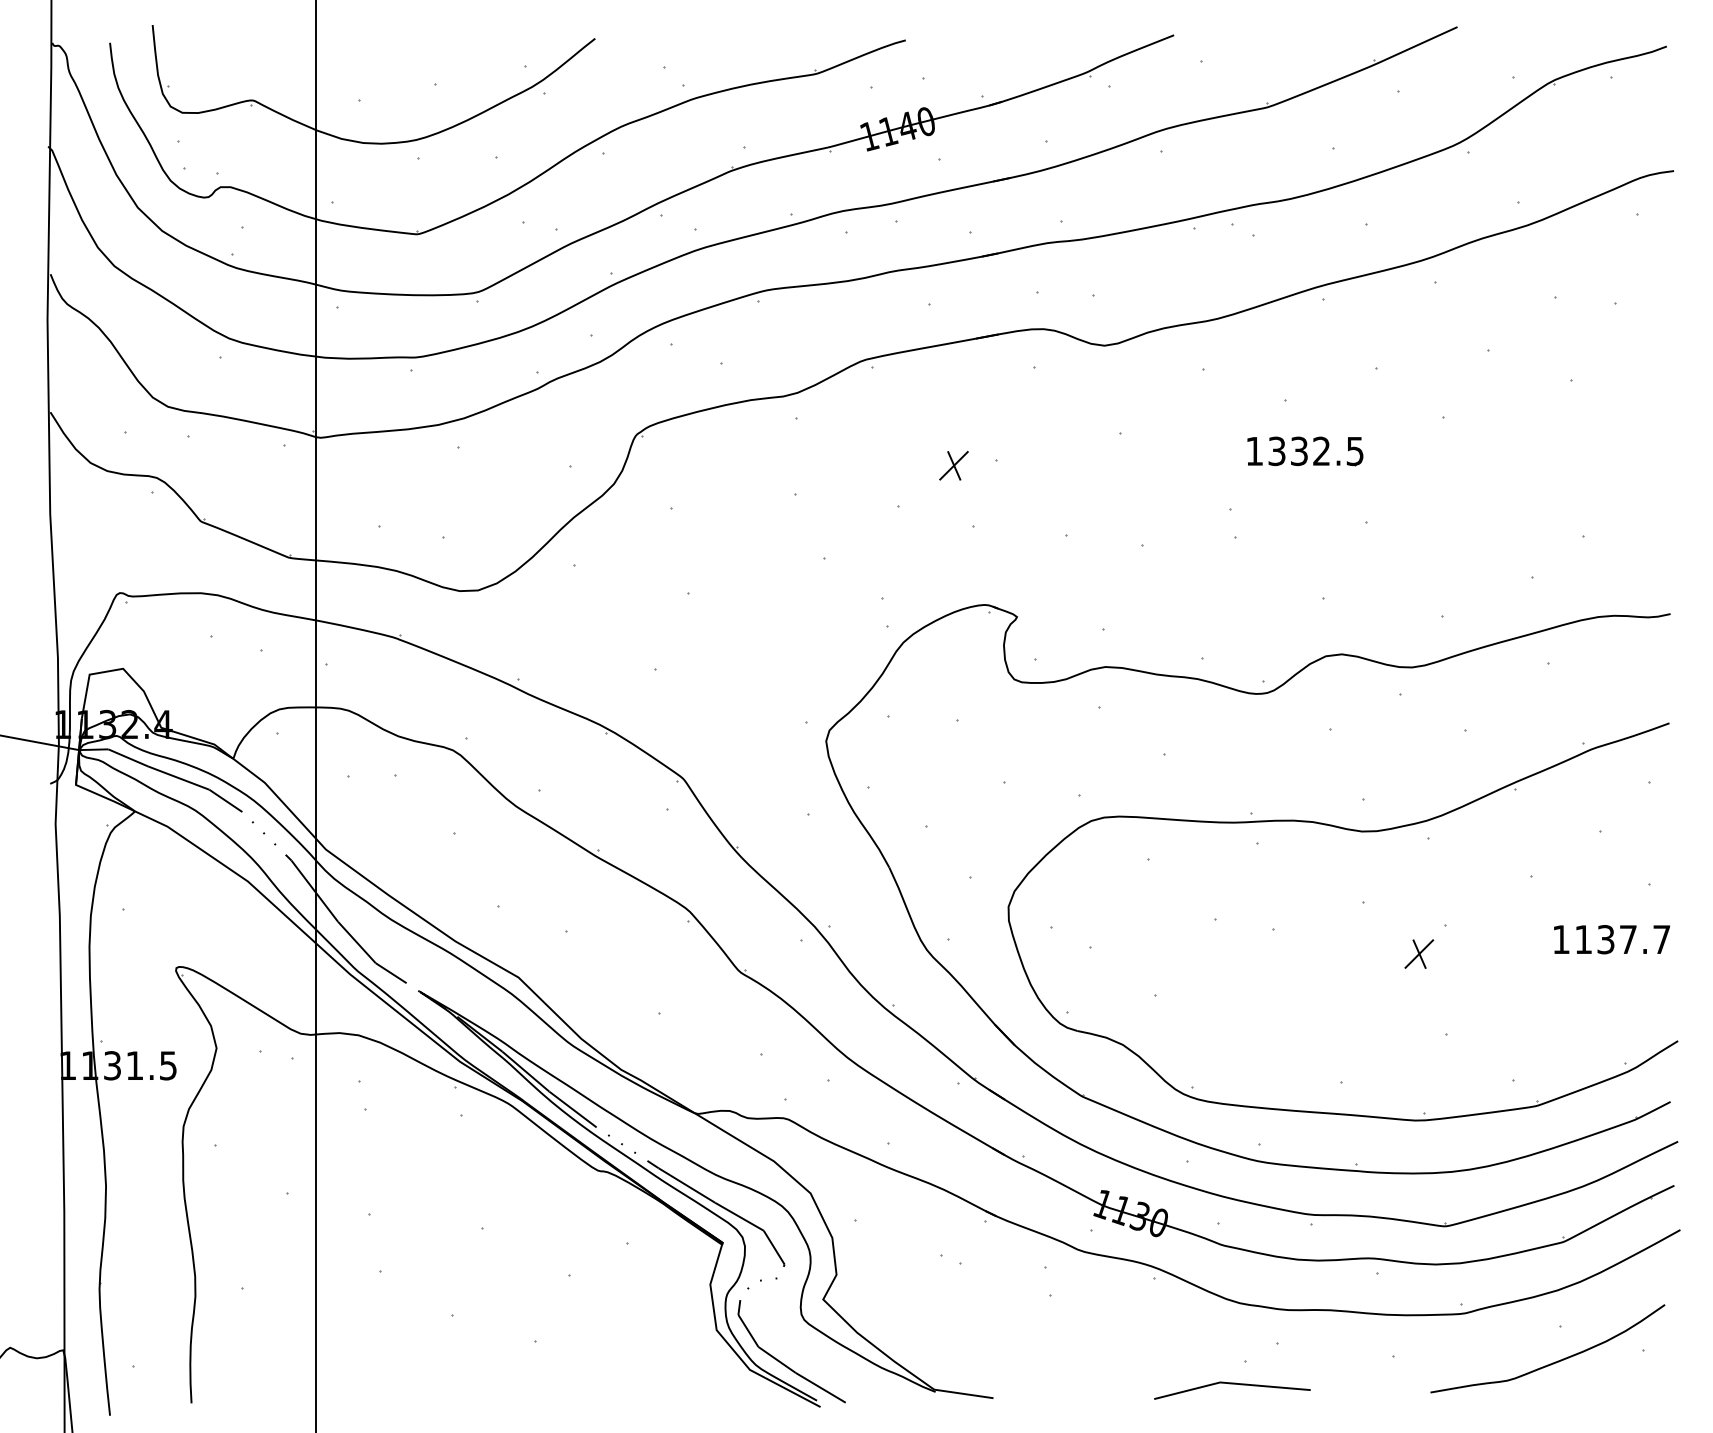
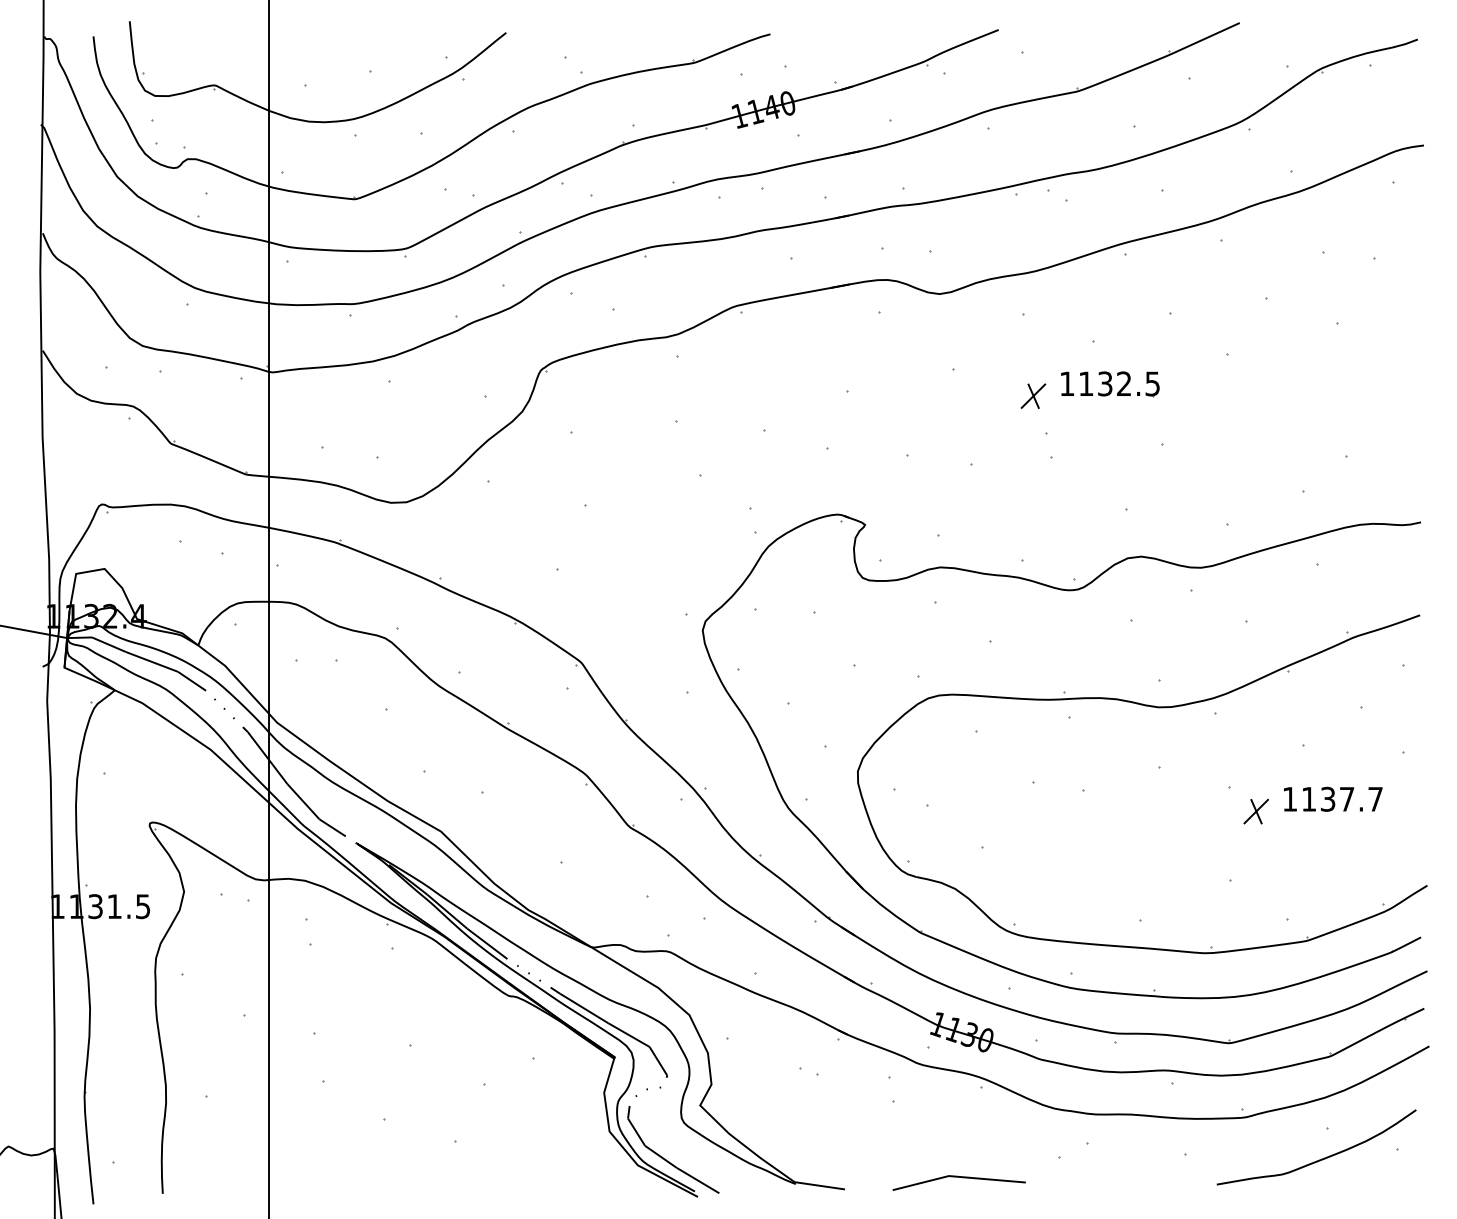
text: (1277, 450) -> (1086, 383), 1332.5 -> 1132.5
part: (954, 464) -> (1033, 395), moved
text: (1612, 938) -> (1333, 798), moved
part: (1418, 953) -> (1255, 811), moved
line: (1231, 1384) -> (958, 1177), moved

